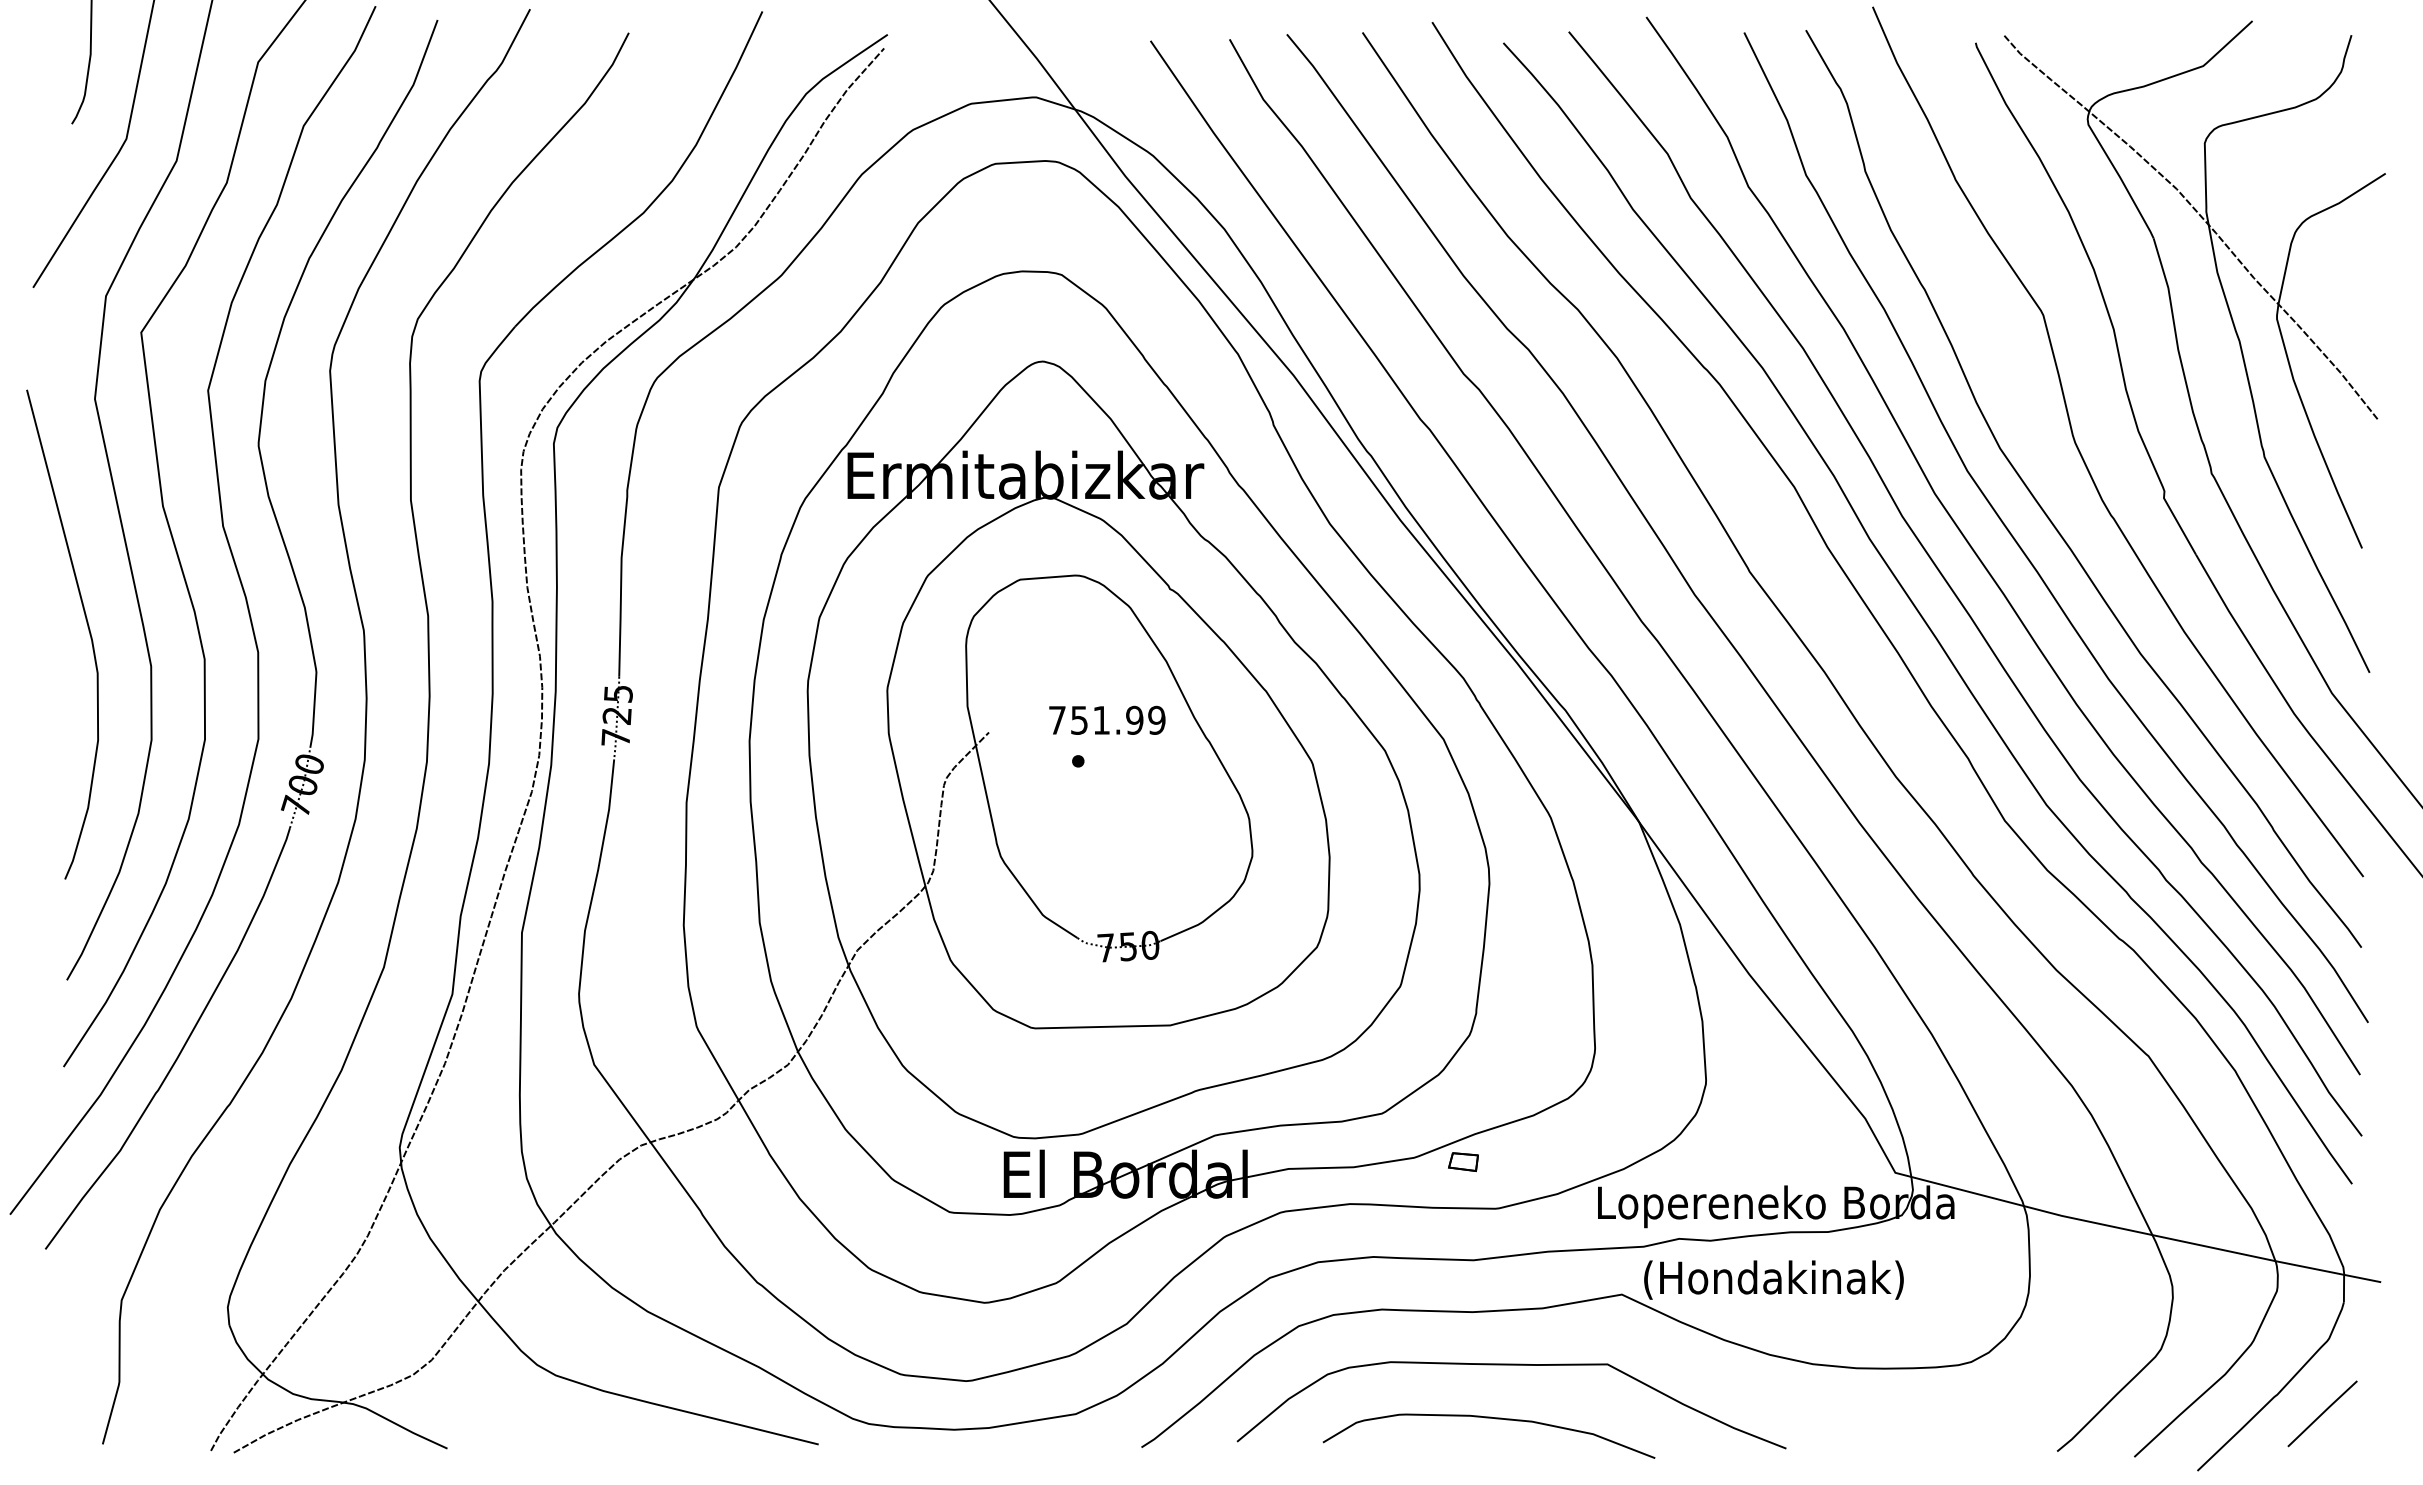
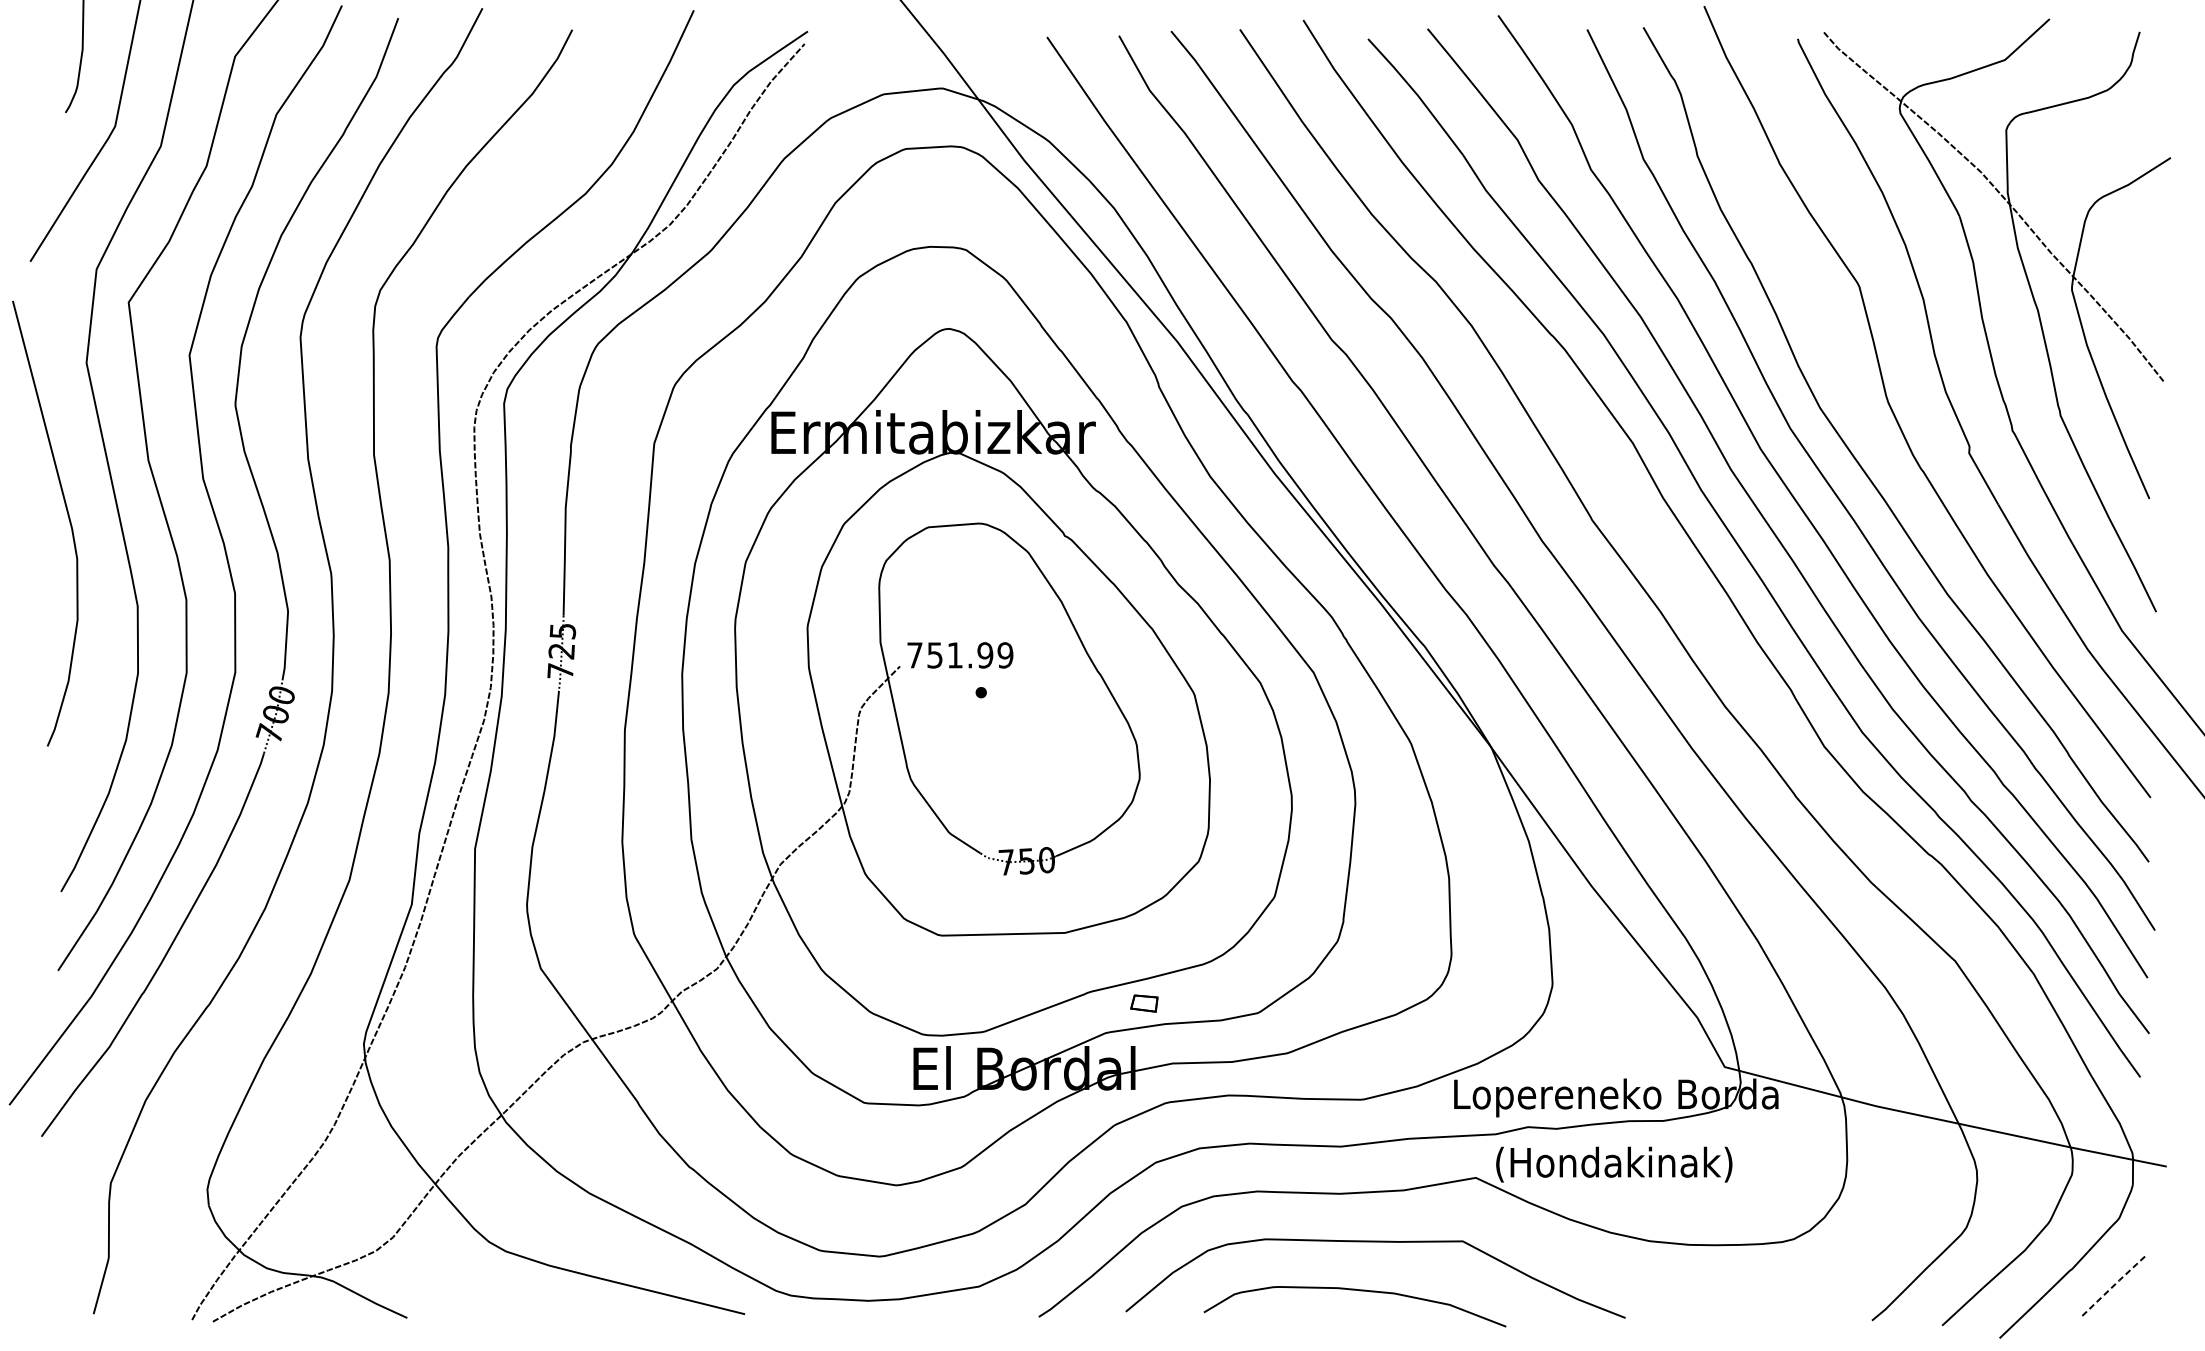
curve: (87, 627) -> (67, 517), moved
text: (1107, 719) -> (960, 654), moved
part: (1463, 1162) -> (1144, 1003), moved
line: (2322, 1413) -> (2113, 1286), solid -> dashed

